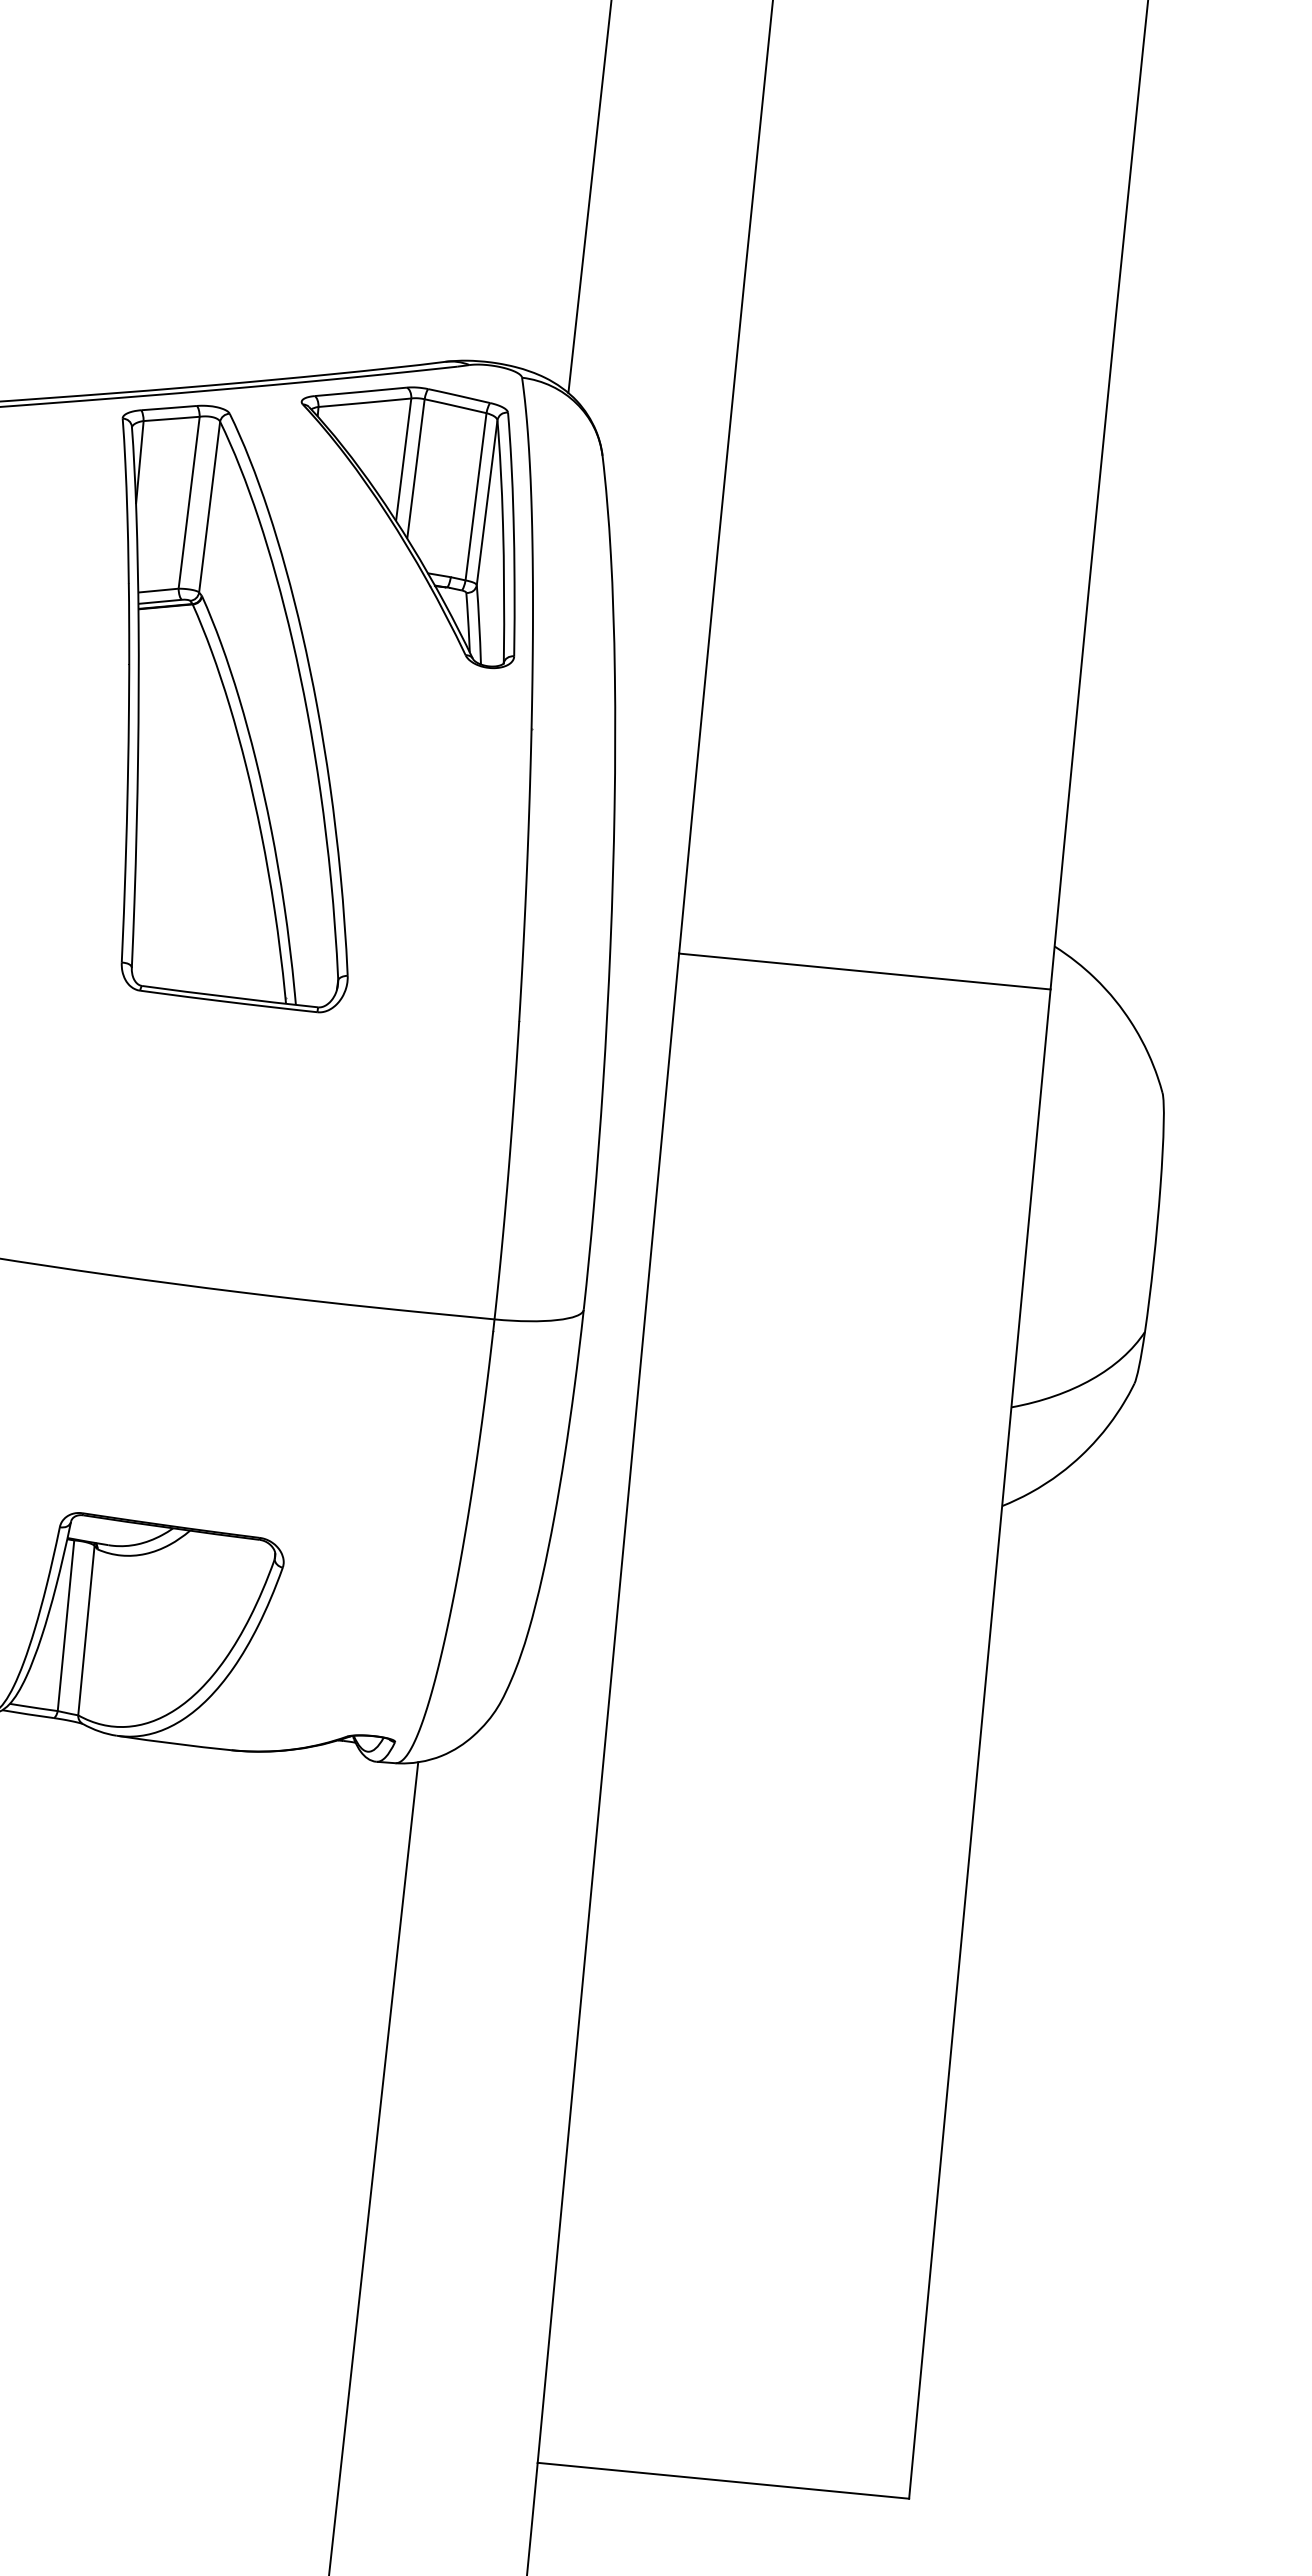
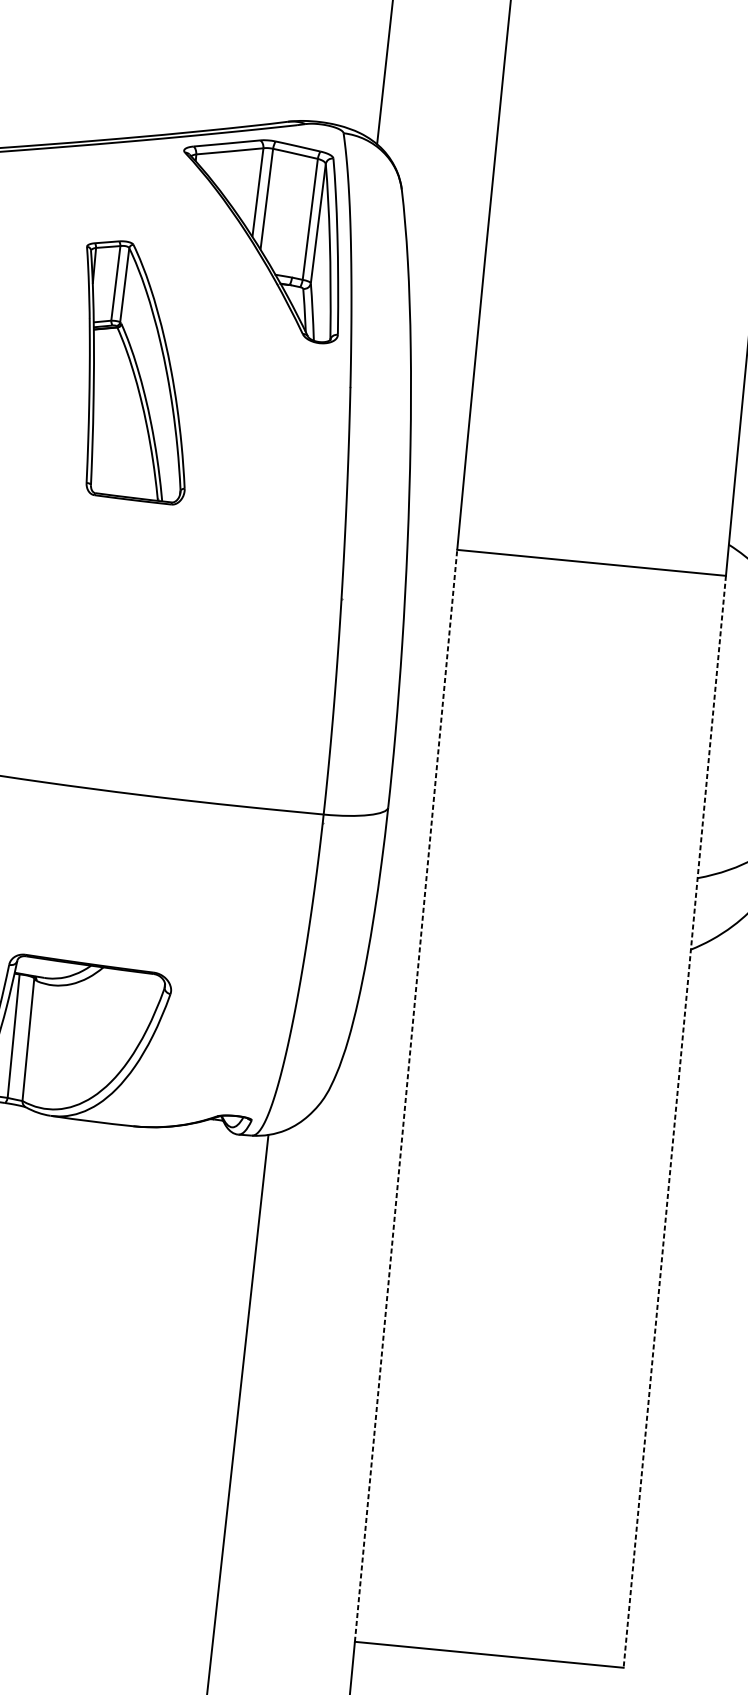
part: (234, 708) -> (135, 372), size x0.6
line: (608, 1708) -> (406, 1096), solid -> dashed
line: (979, 1744) -> (674, 1122), solid -> dashed

